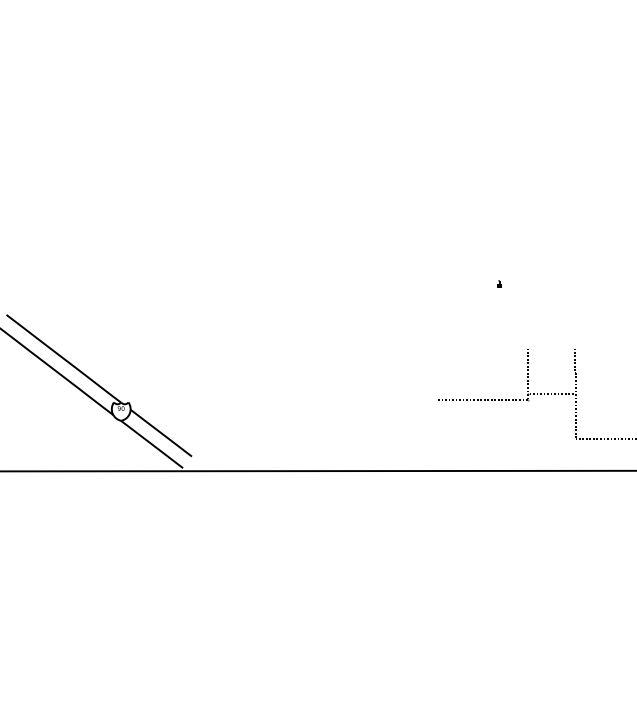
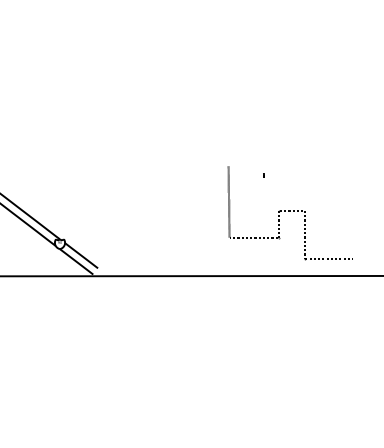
line: (434, 332) -> (228, 201), added
line: (551, 393) -> (291, 210), moved

